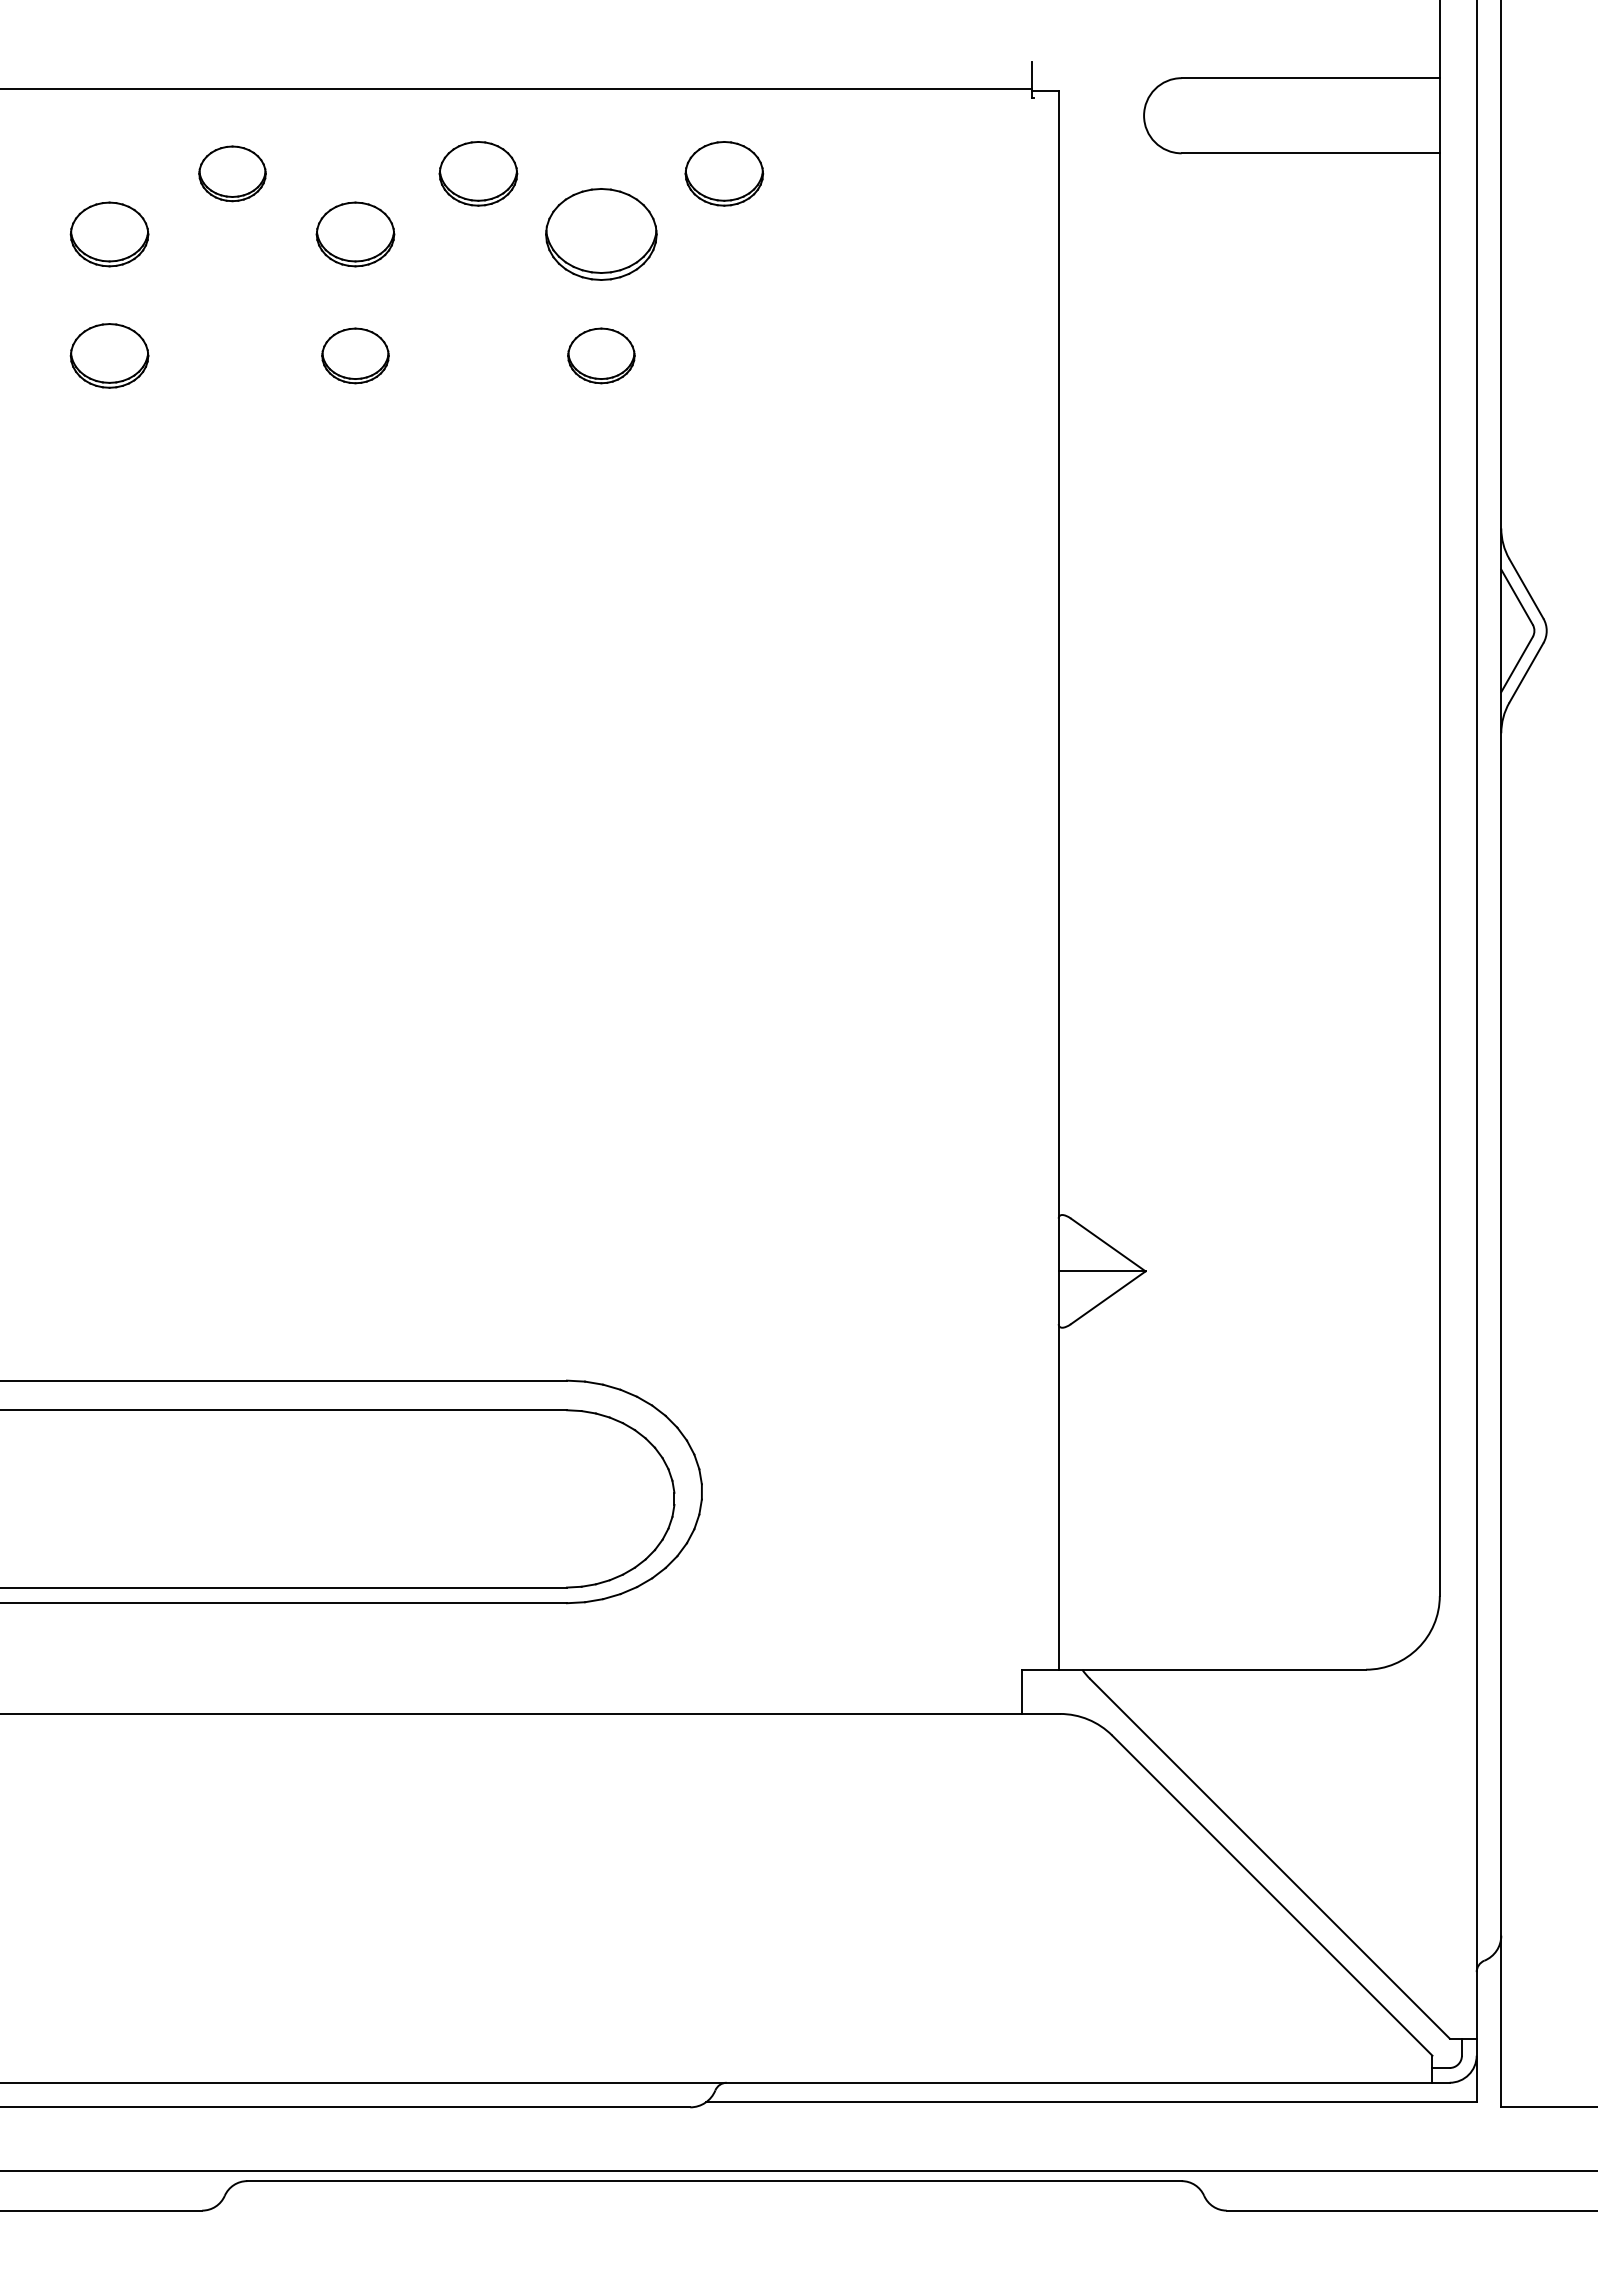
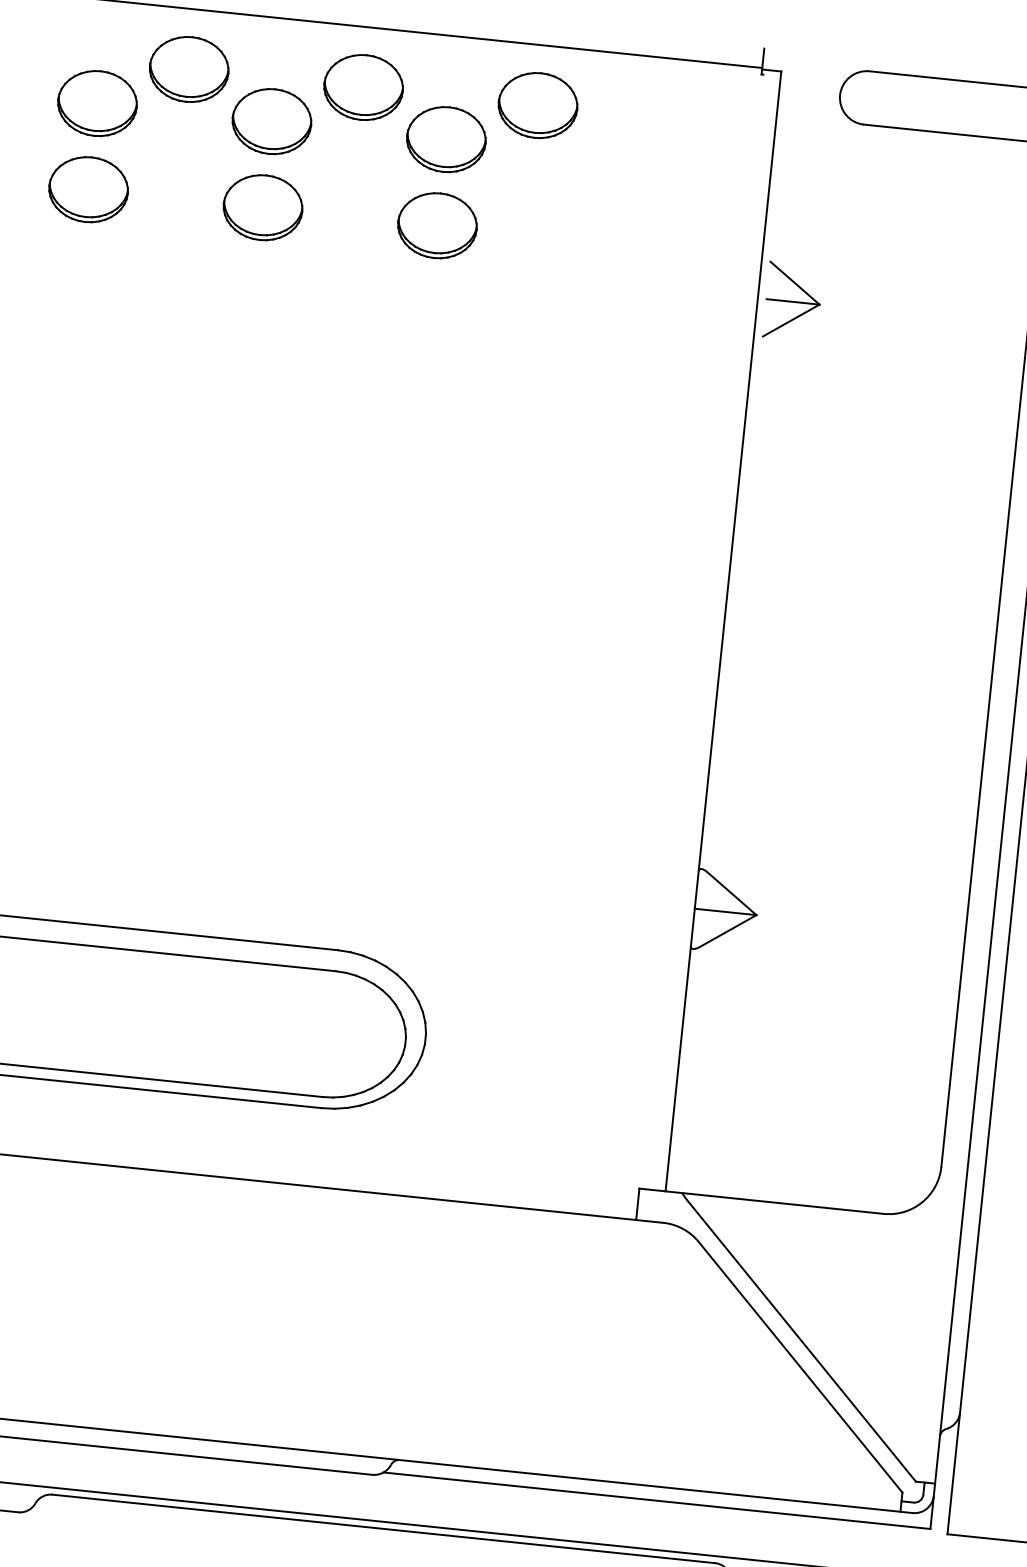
part: (232, 173) -> (189, 69), size x1.67
part: (478, 173) -> (363, 87), size x1.43
part: (724, 173) -> (538, 105), size x1.43
part: (109, 234) -> (97, 103), size x1.43
part: (355, 234) -> (271, 121), size x1.43
part: (109, 355) -> (88, 189), size x1.43
part: (355, 355) -> (263, 207), size x1.67
part: (601, 355) -> (437, 225), size x1.67
part: (1108, 410) -> (793, 301), added

